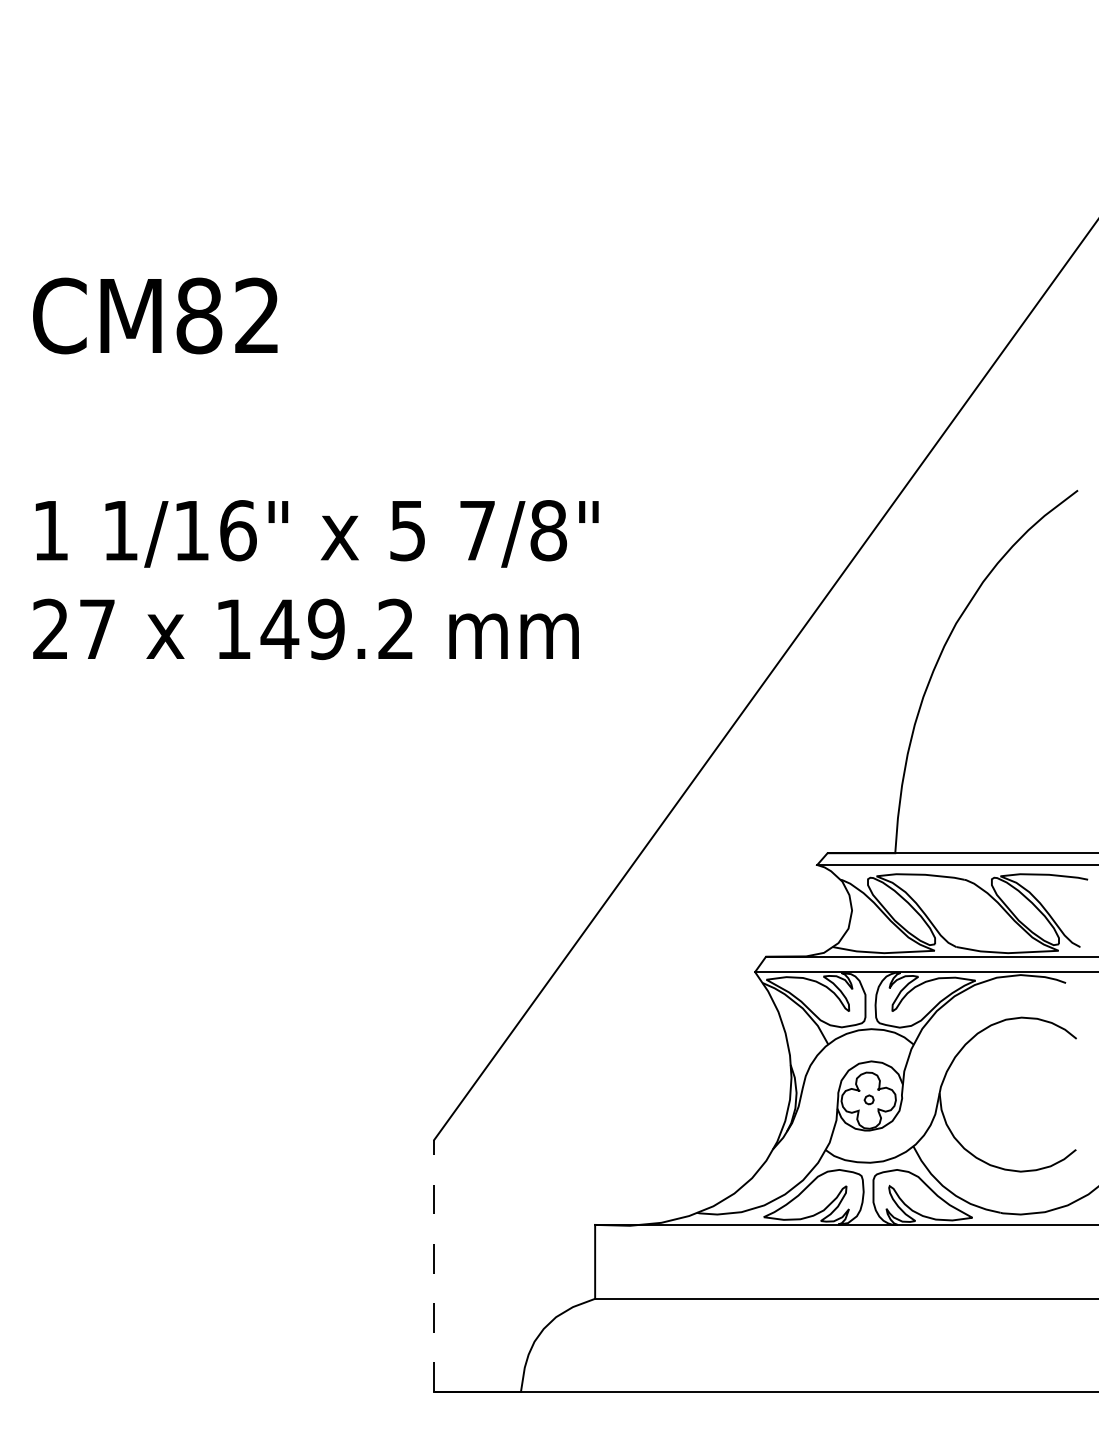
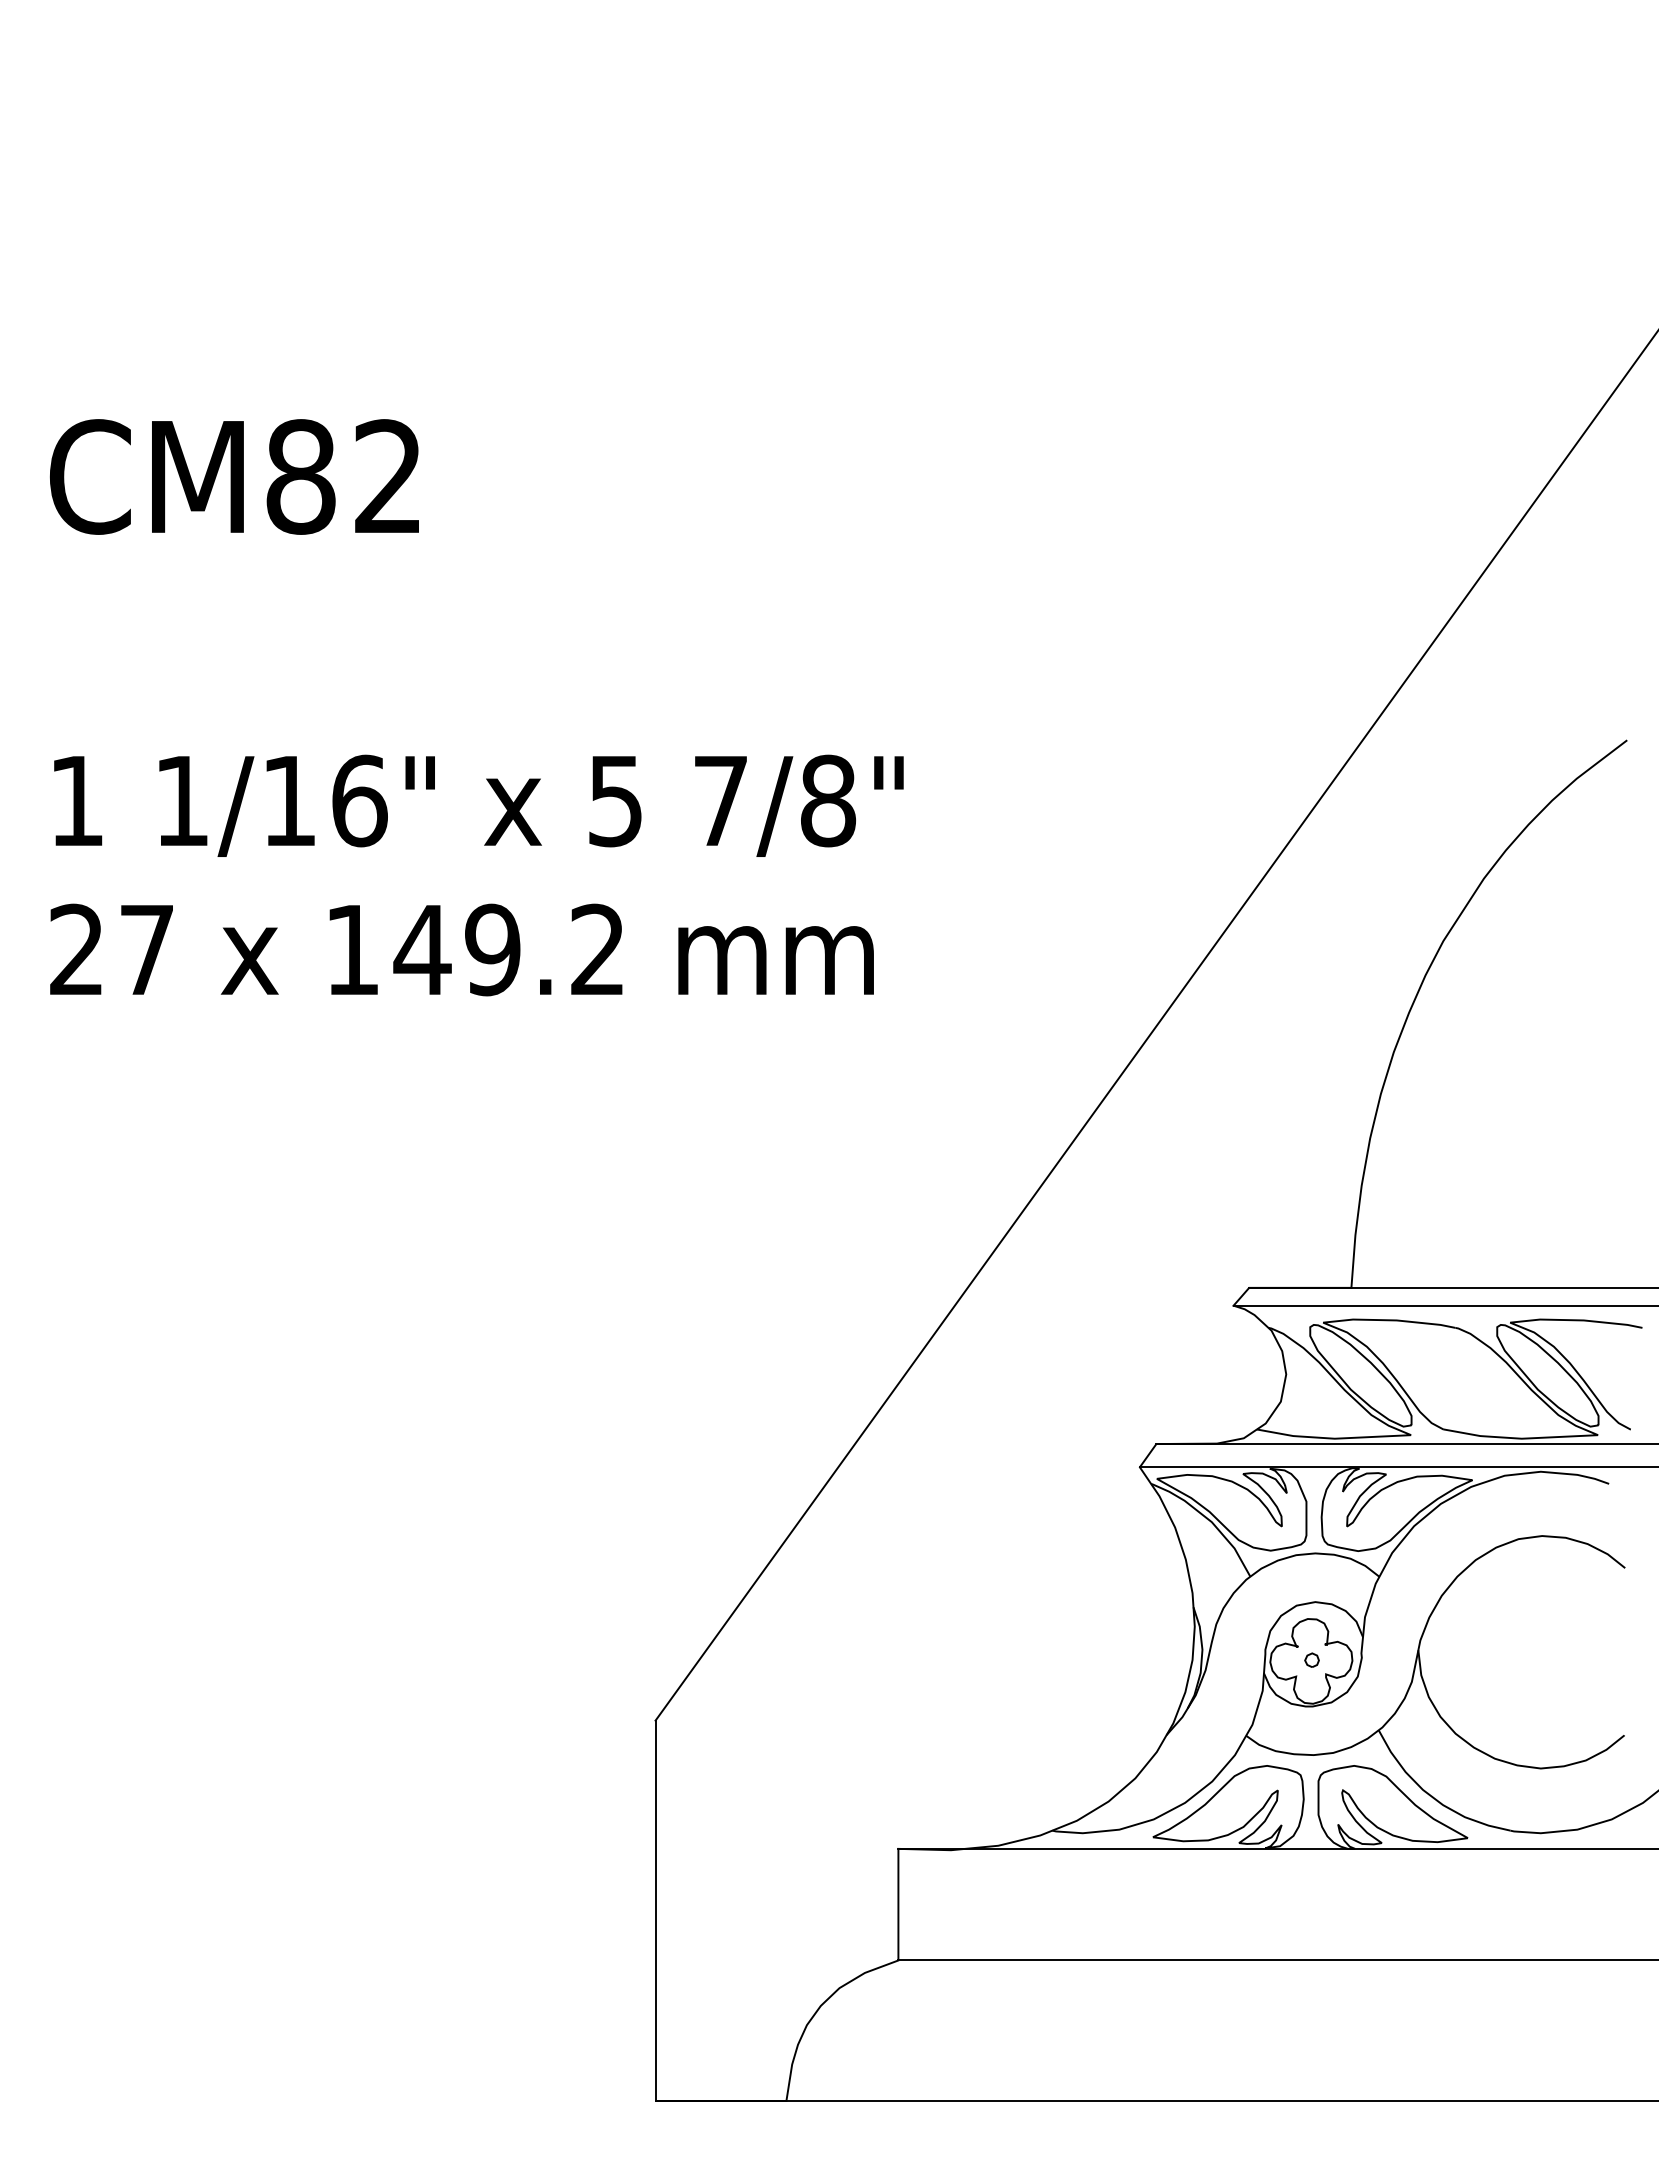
line: (434, 1265) -> (655, 1910), dashed -> solid

